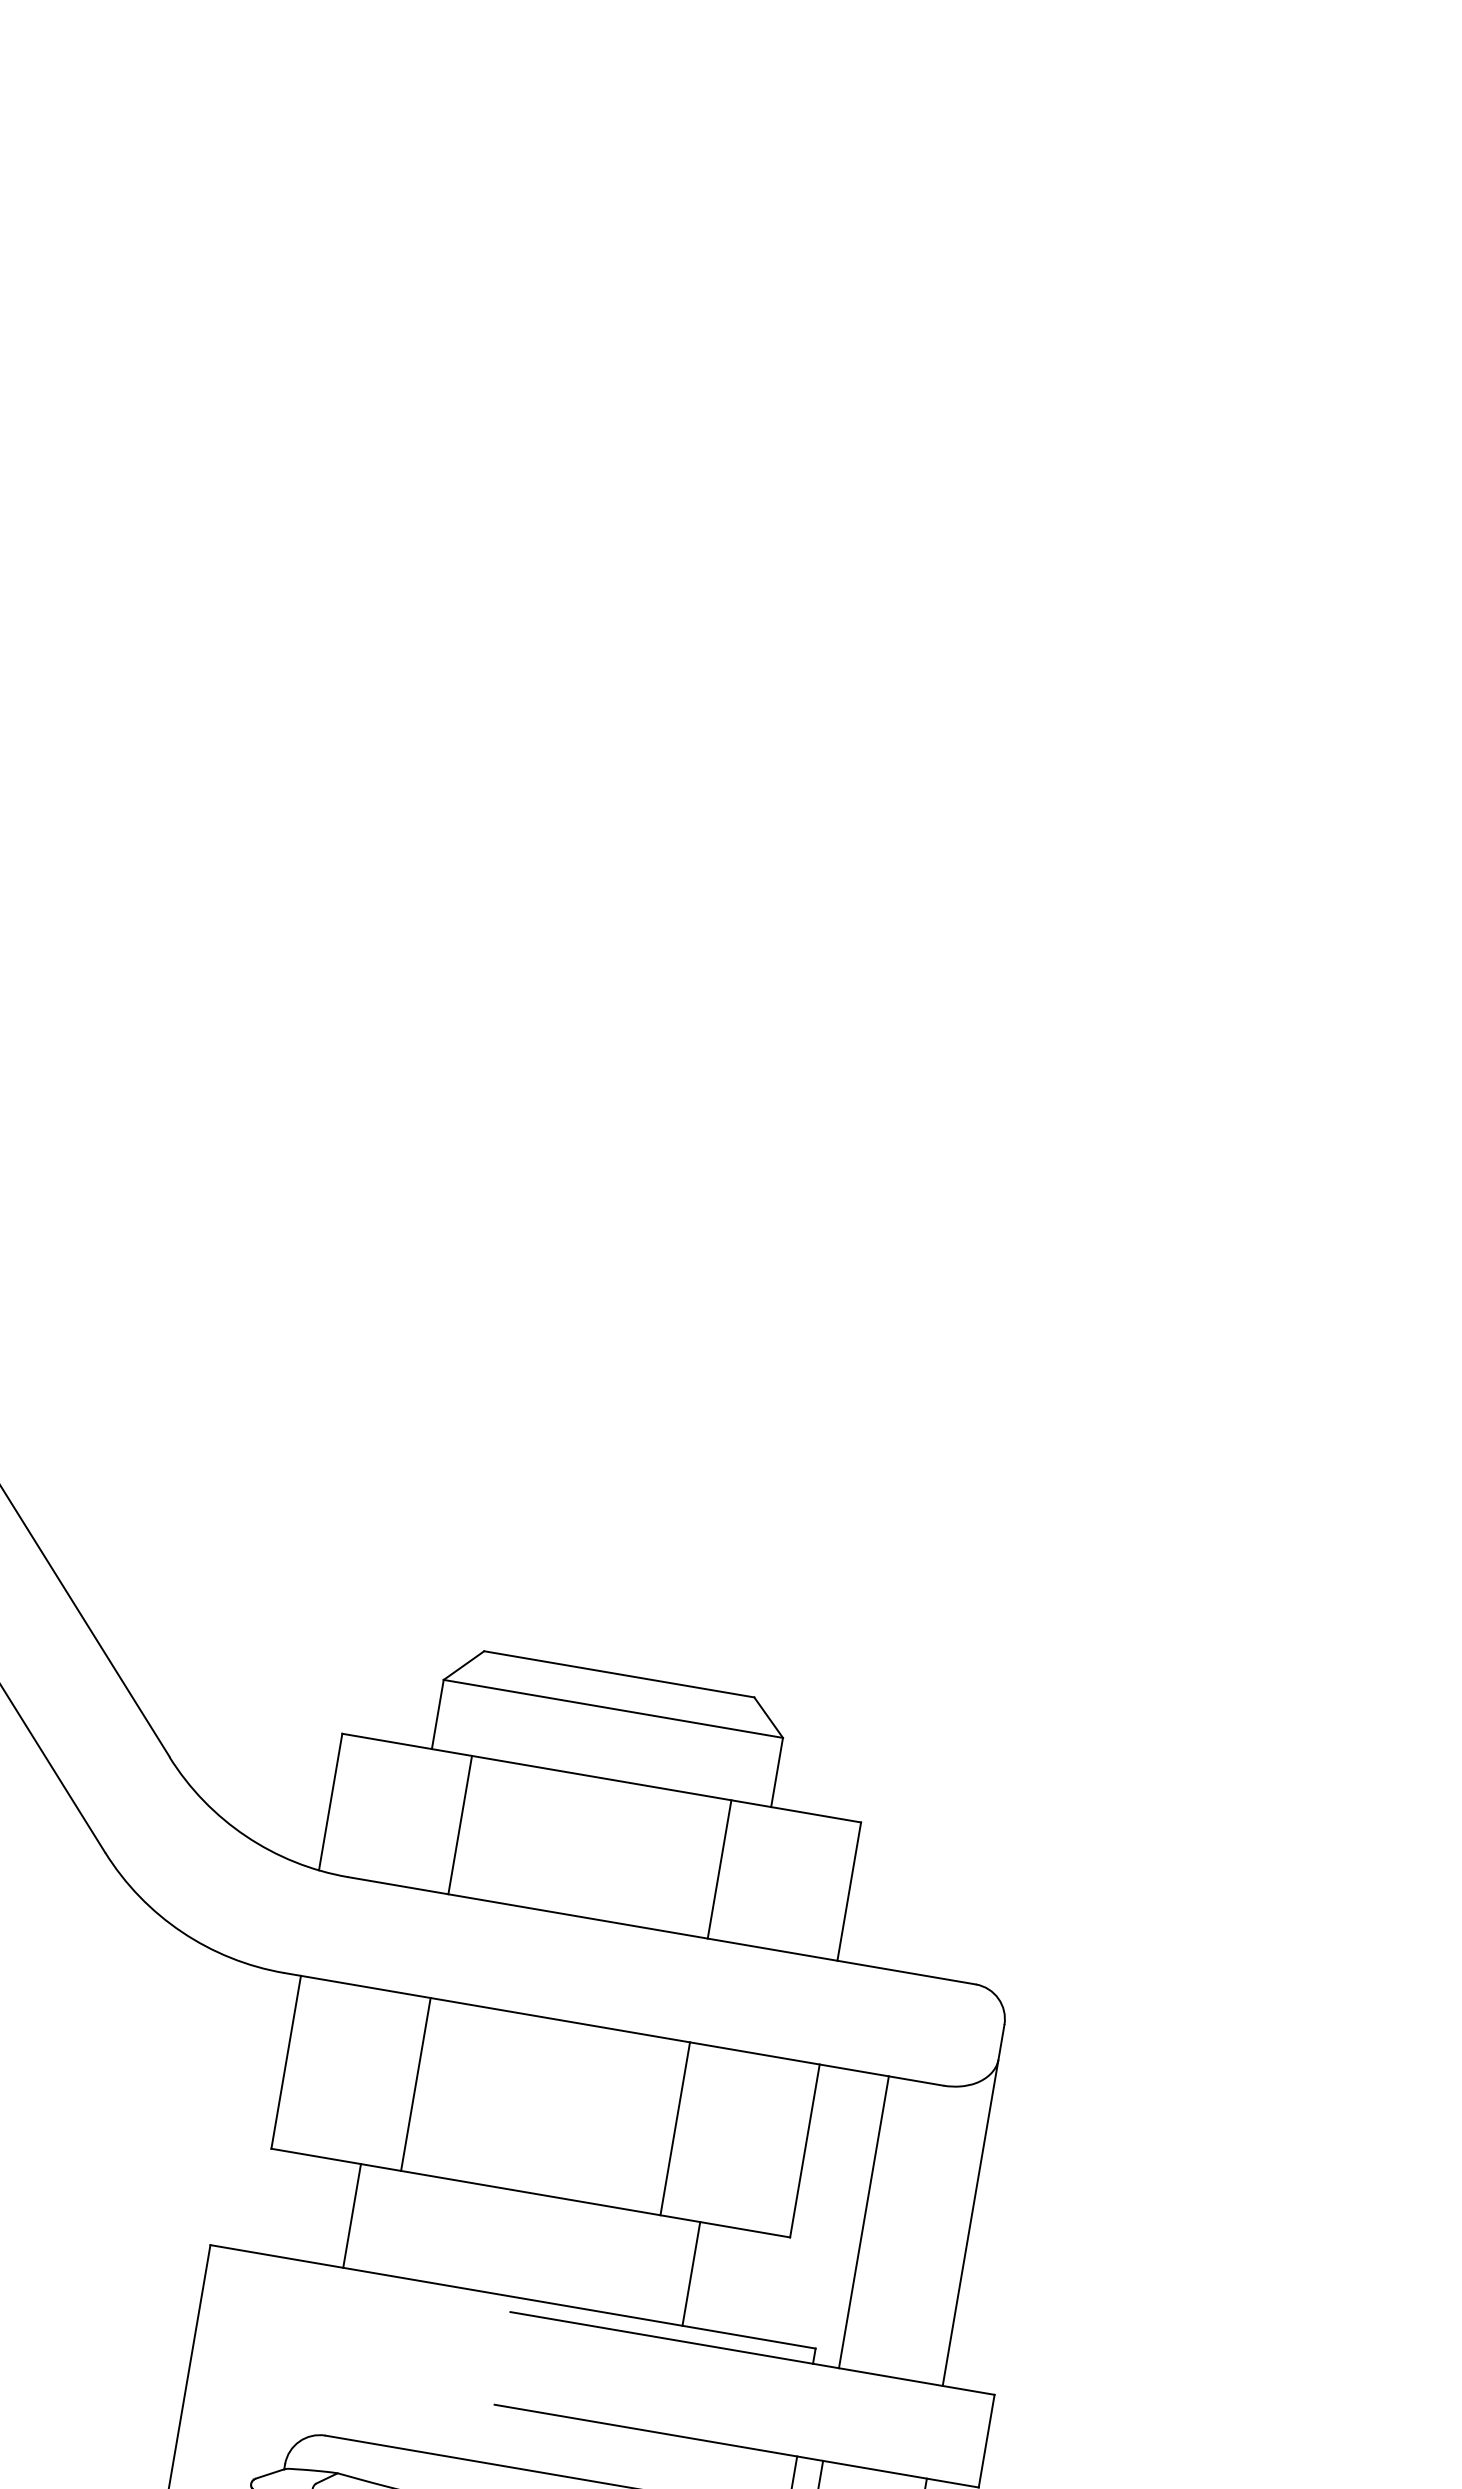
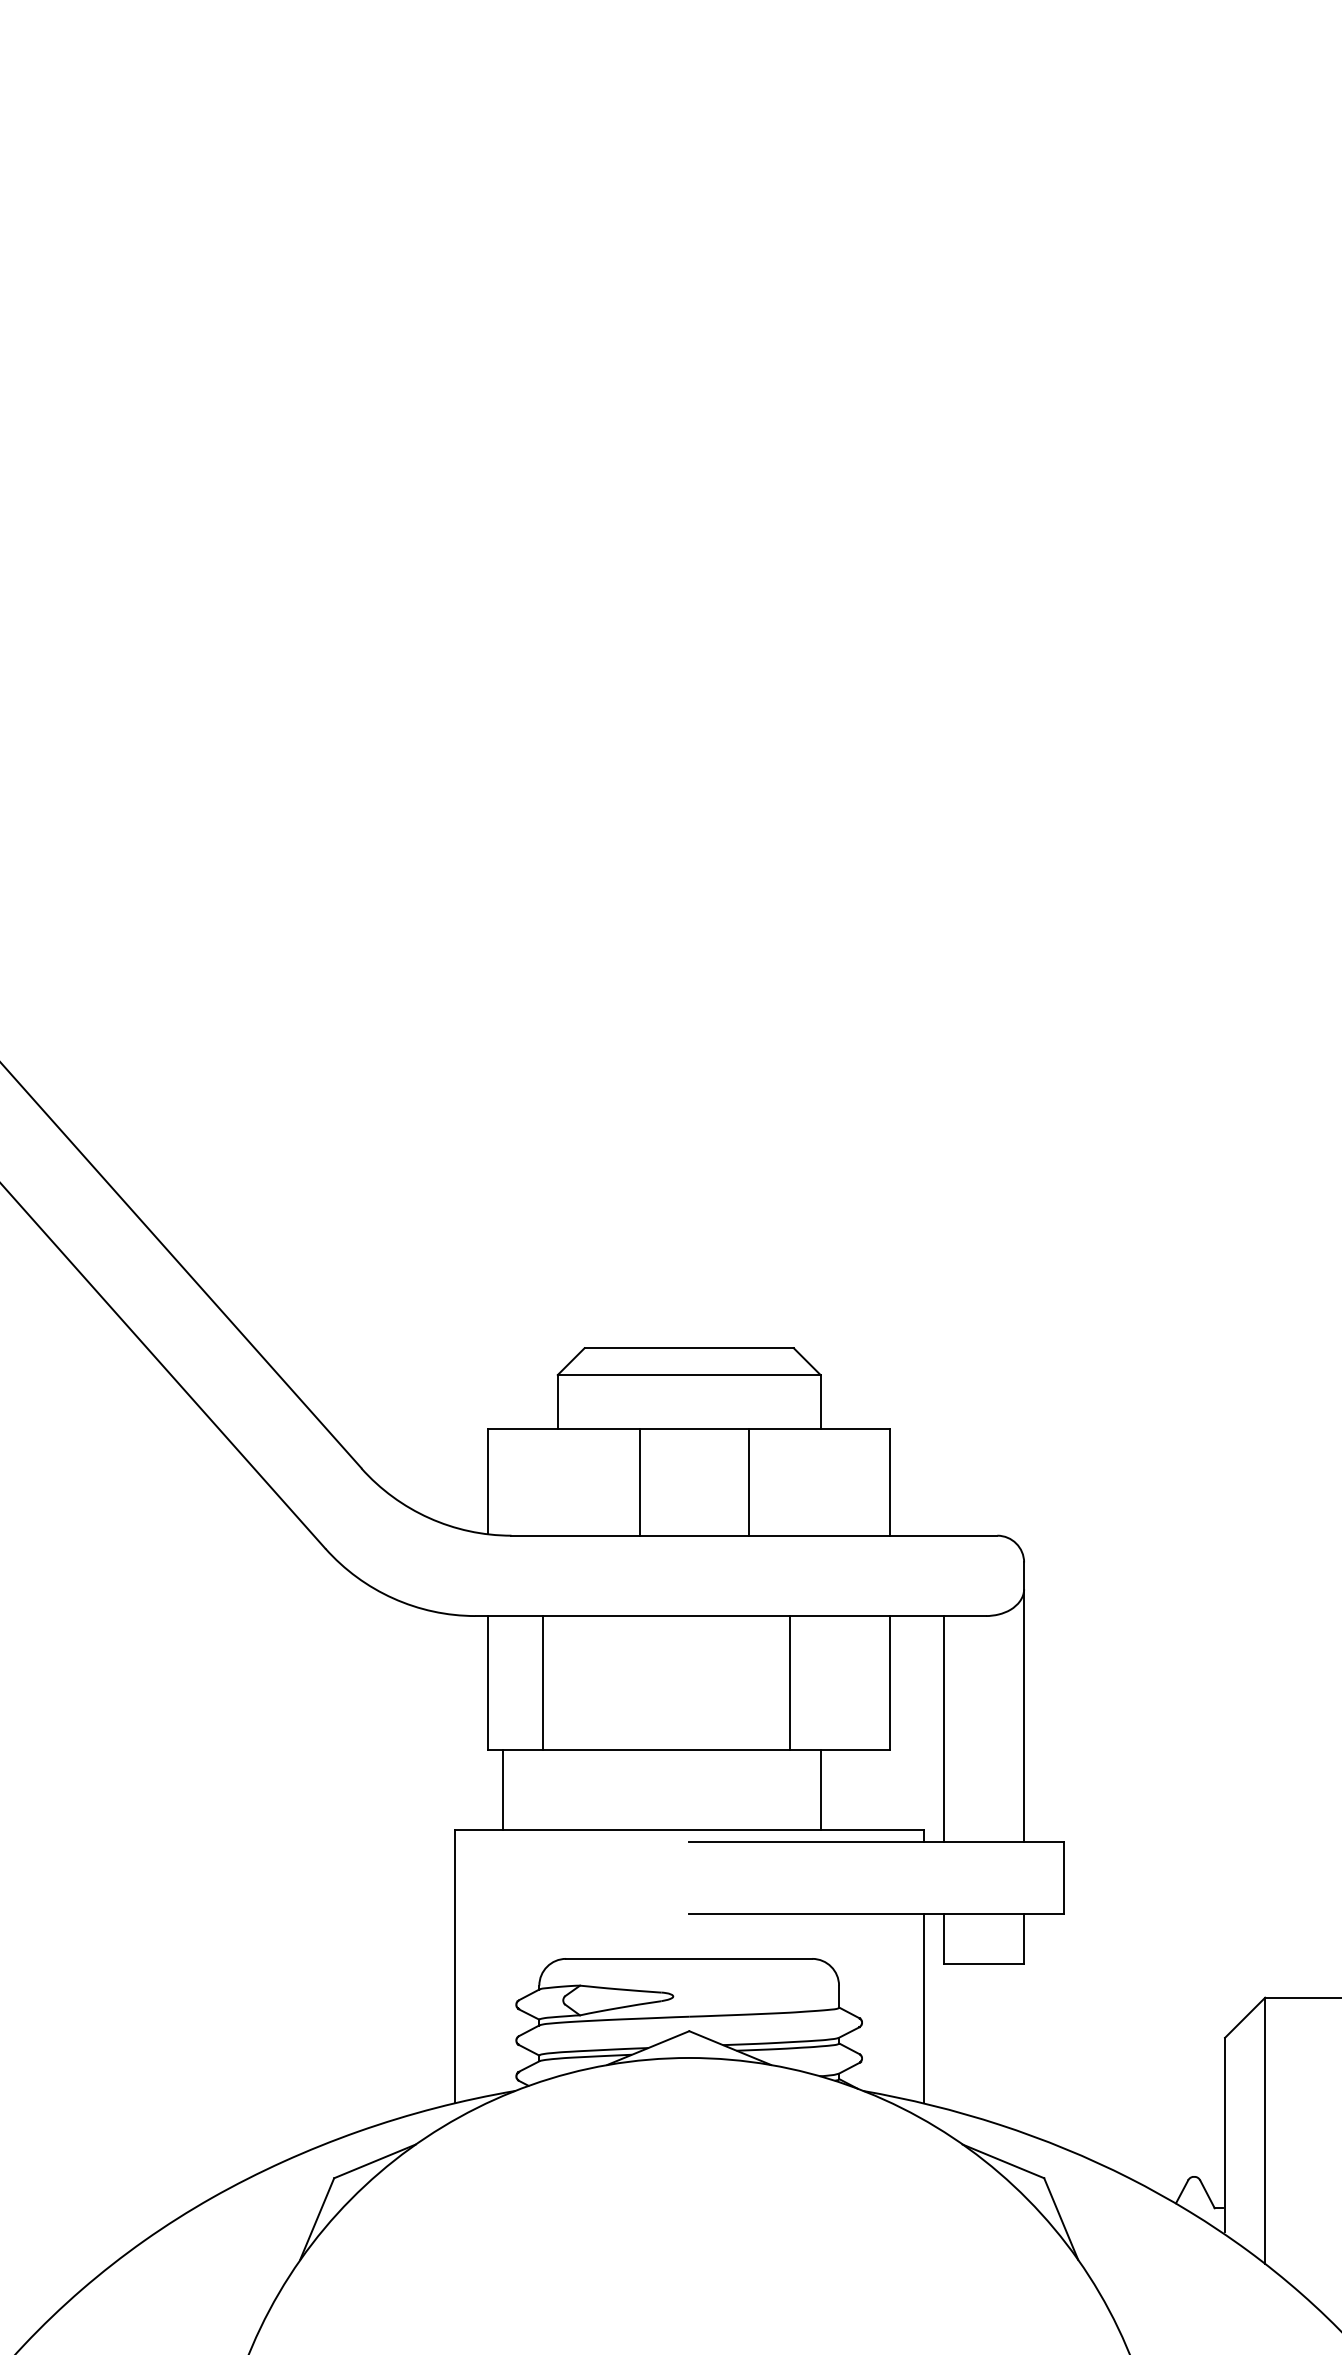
line: (459, 1824) -> (639, 1481), moved
line: (719, 1868) -> (748, 1481), moved
line: (415, 2083) -> (542, 1682), moved
line: (351, 2215) -> (502, 1789), moved

